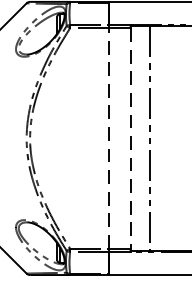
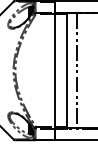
line: (108, 138) -> (55, 70), dashed -> solid
line: (130, 140) -> (66, 71), dashed -> solid

